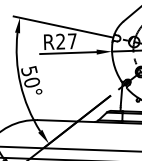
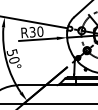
text: (66, 40) -> (36, 31), R27 -> R30

